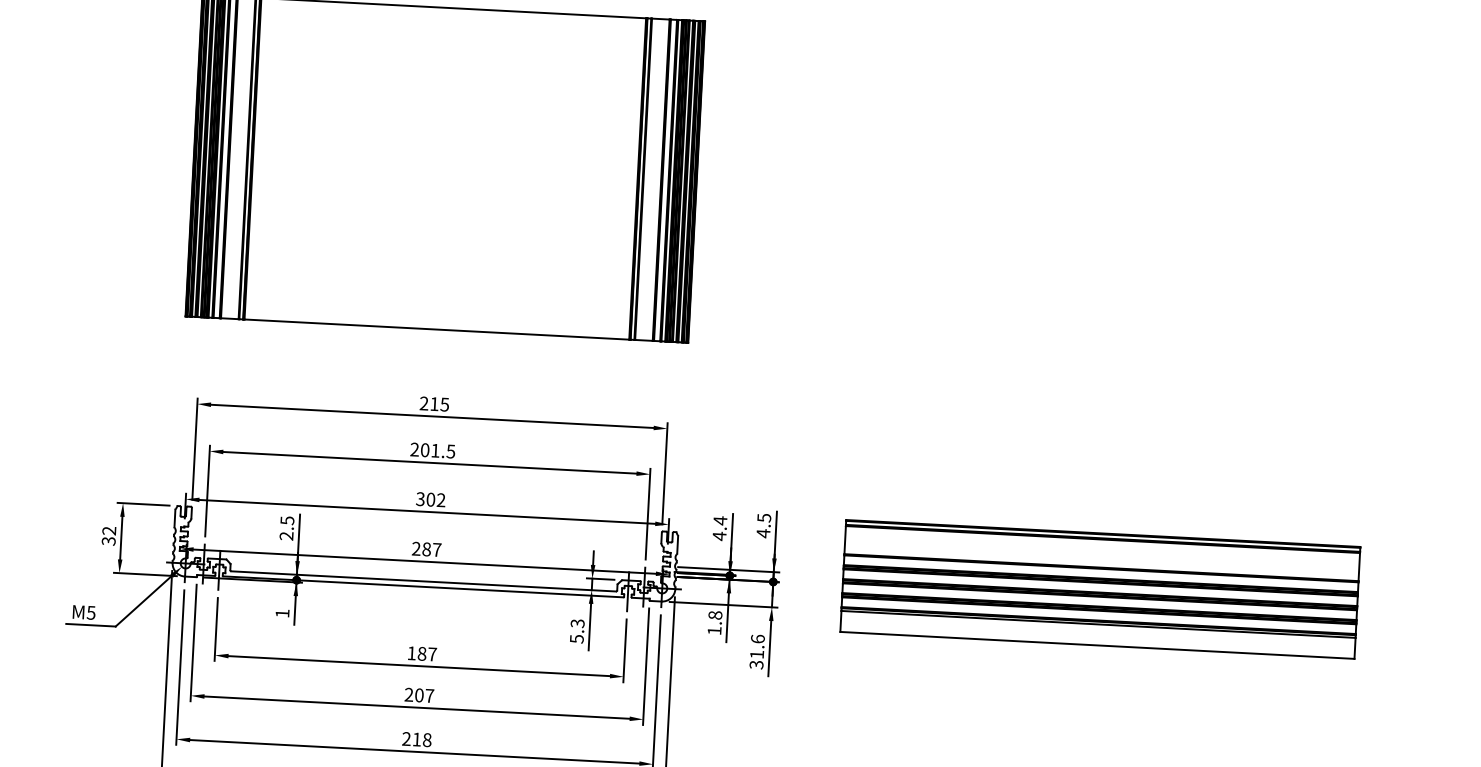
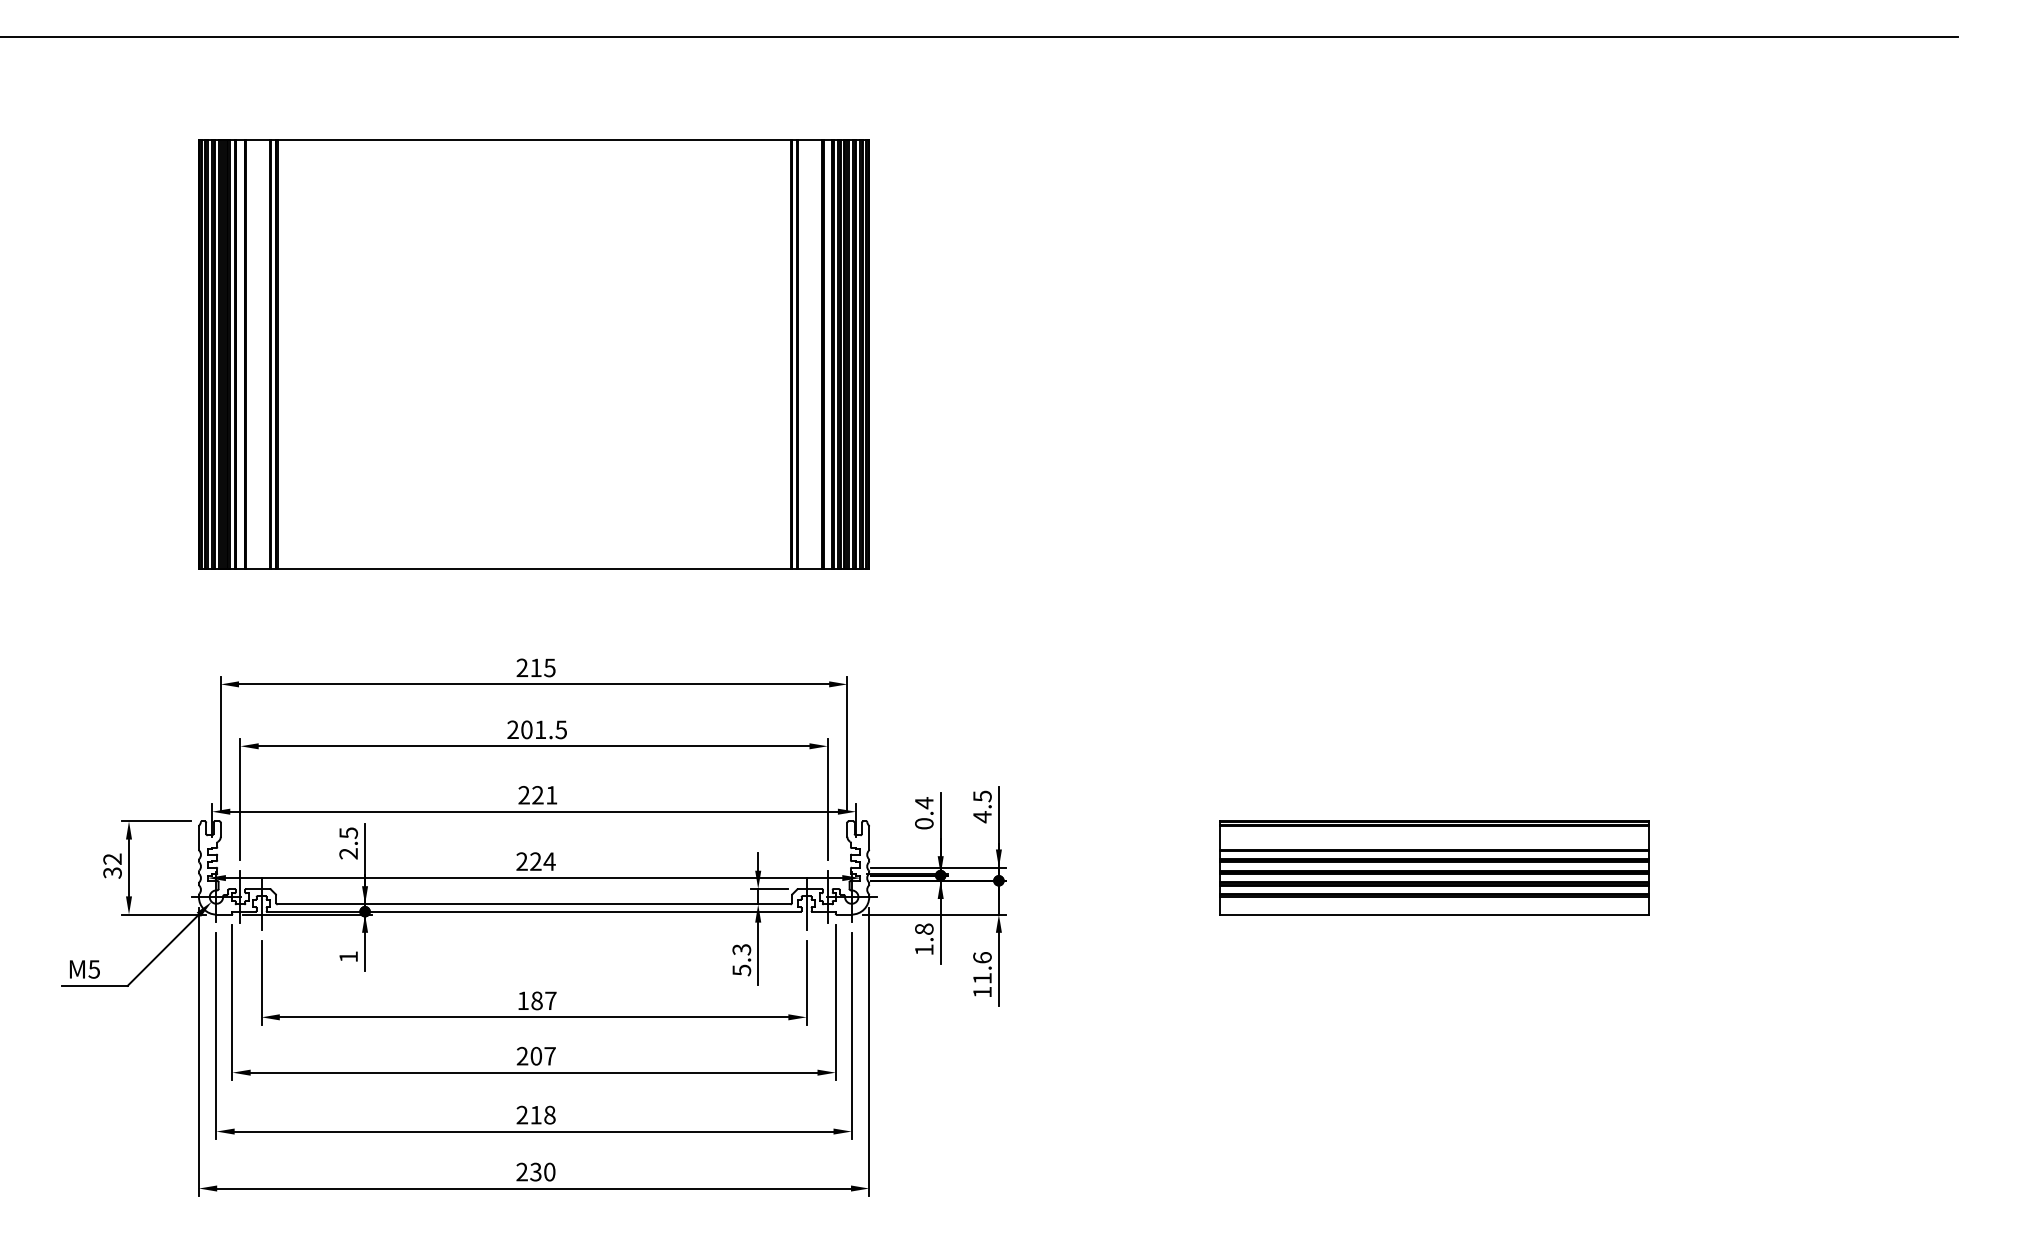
text: (430, 499) -> (537, 795), 302 -> 221
text: (719, 536) -> (924, 823), 4.4 -> 0.4
text: (431, 549) -> (542, 861), 287 -> 224
part: (1100, 589) -> (1434, 867), size x0.62
text: (756, 665) -> (982, 992), 31.6 -> 11.6

